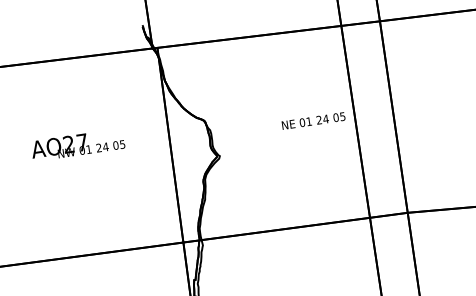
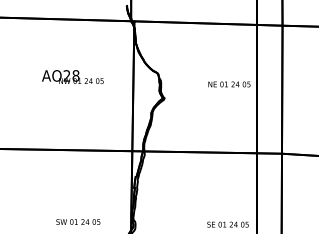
text: (81, 142) -> (75, 75), AO27 -> AO28

